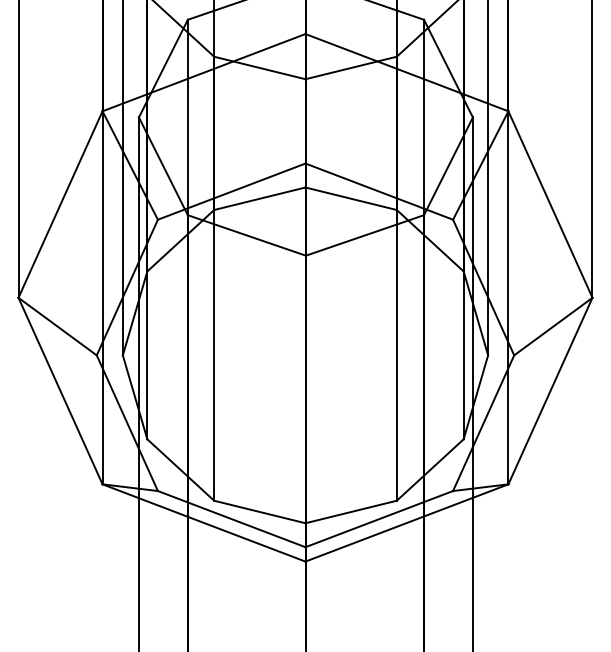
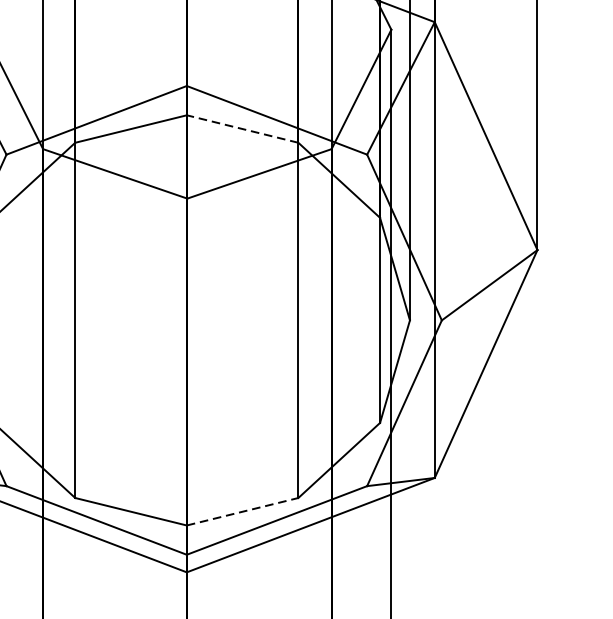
line: (350, 198) -> (241, 128), solid -> dashed
line: (351, 511) -> (243, 511), solid -> dashed

